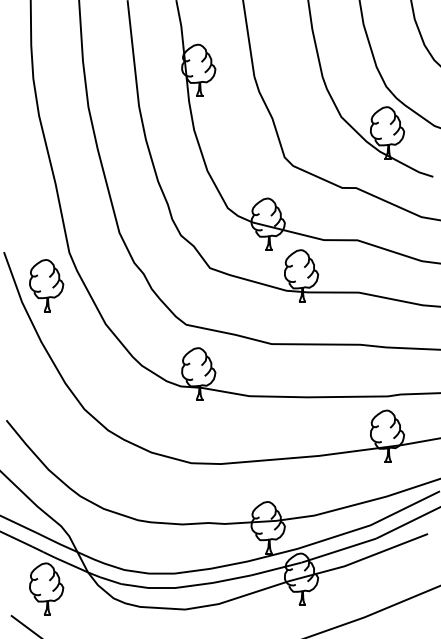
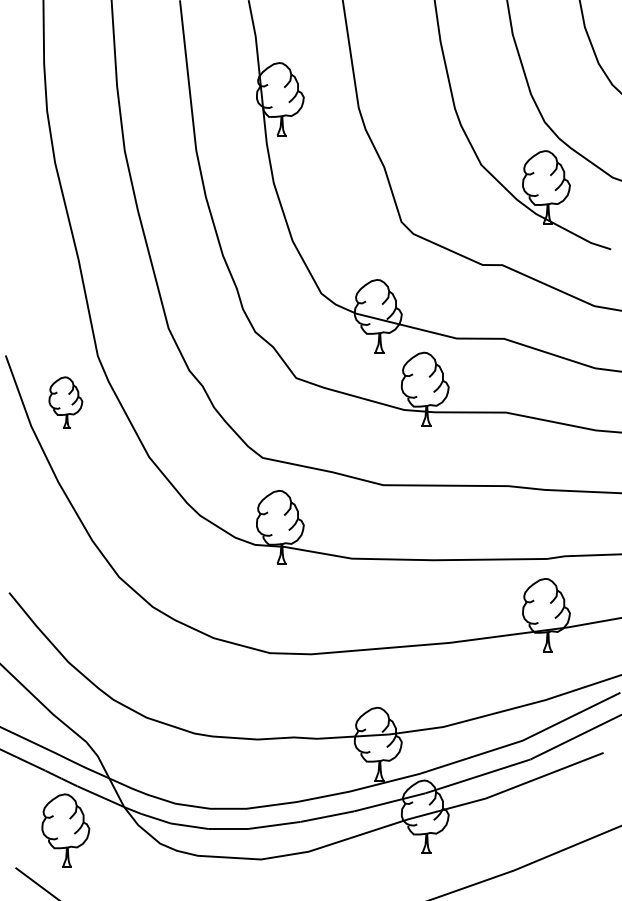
part: (46, 285) -> (65, 402), size x0.7

